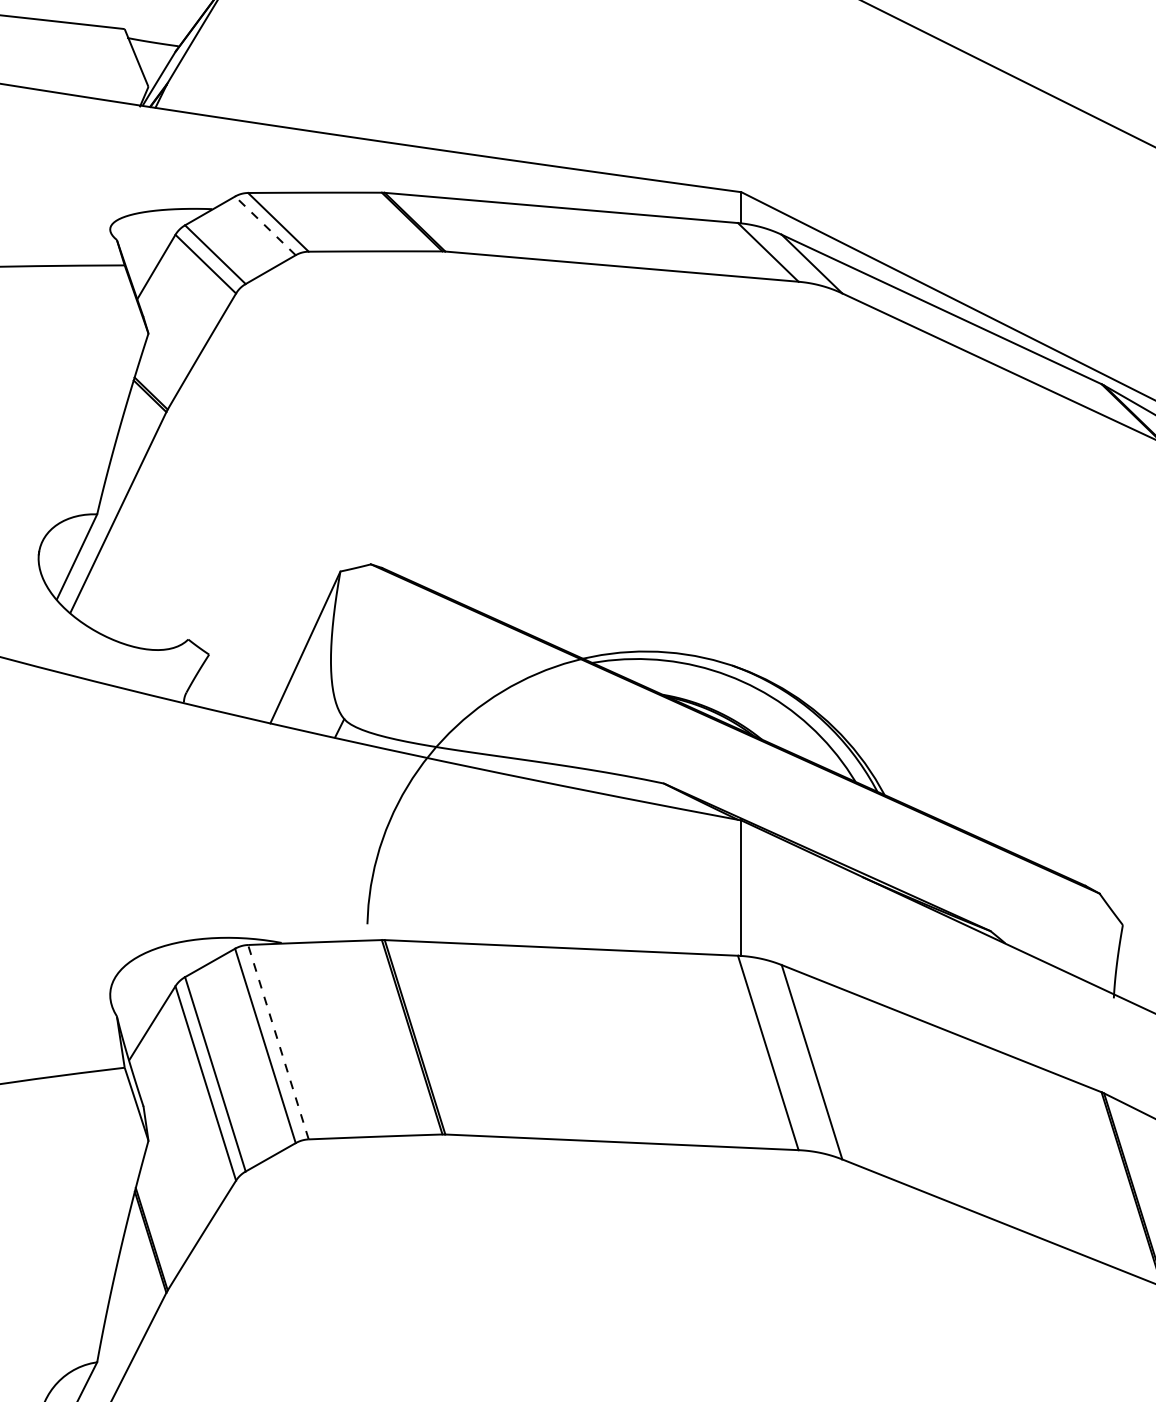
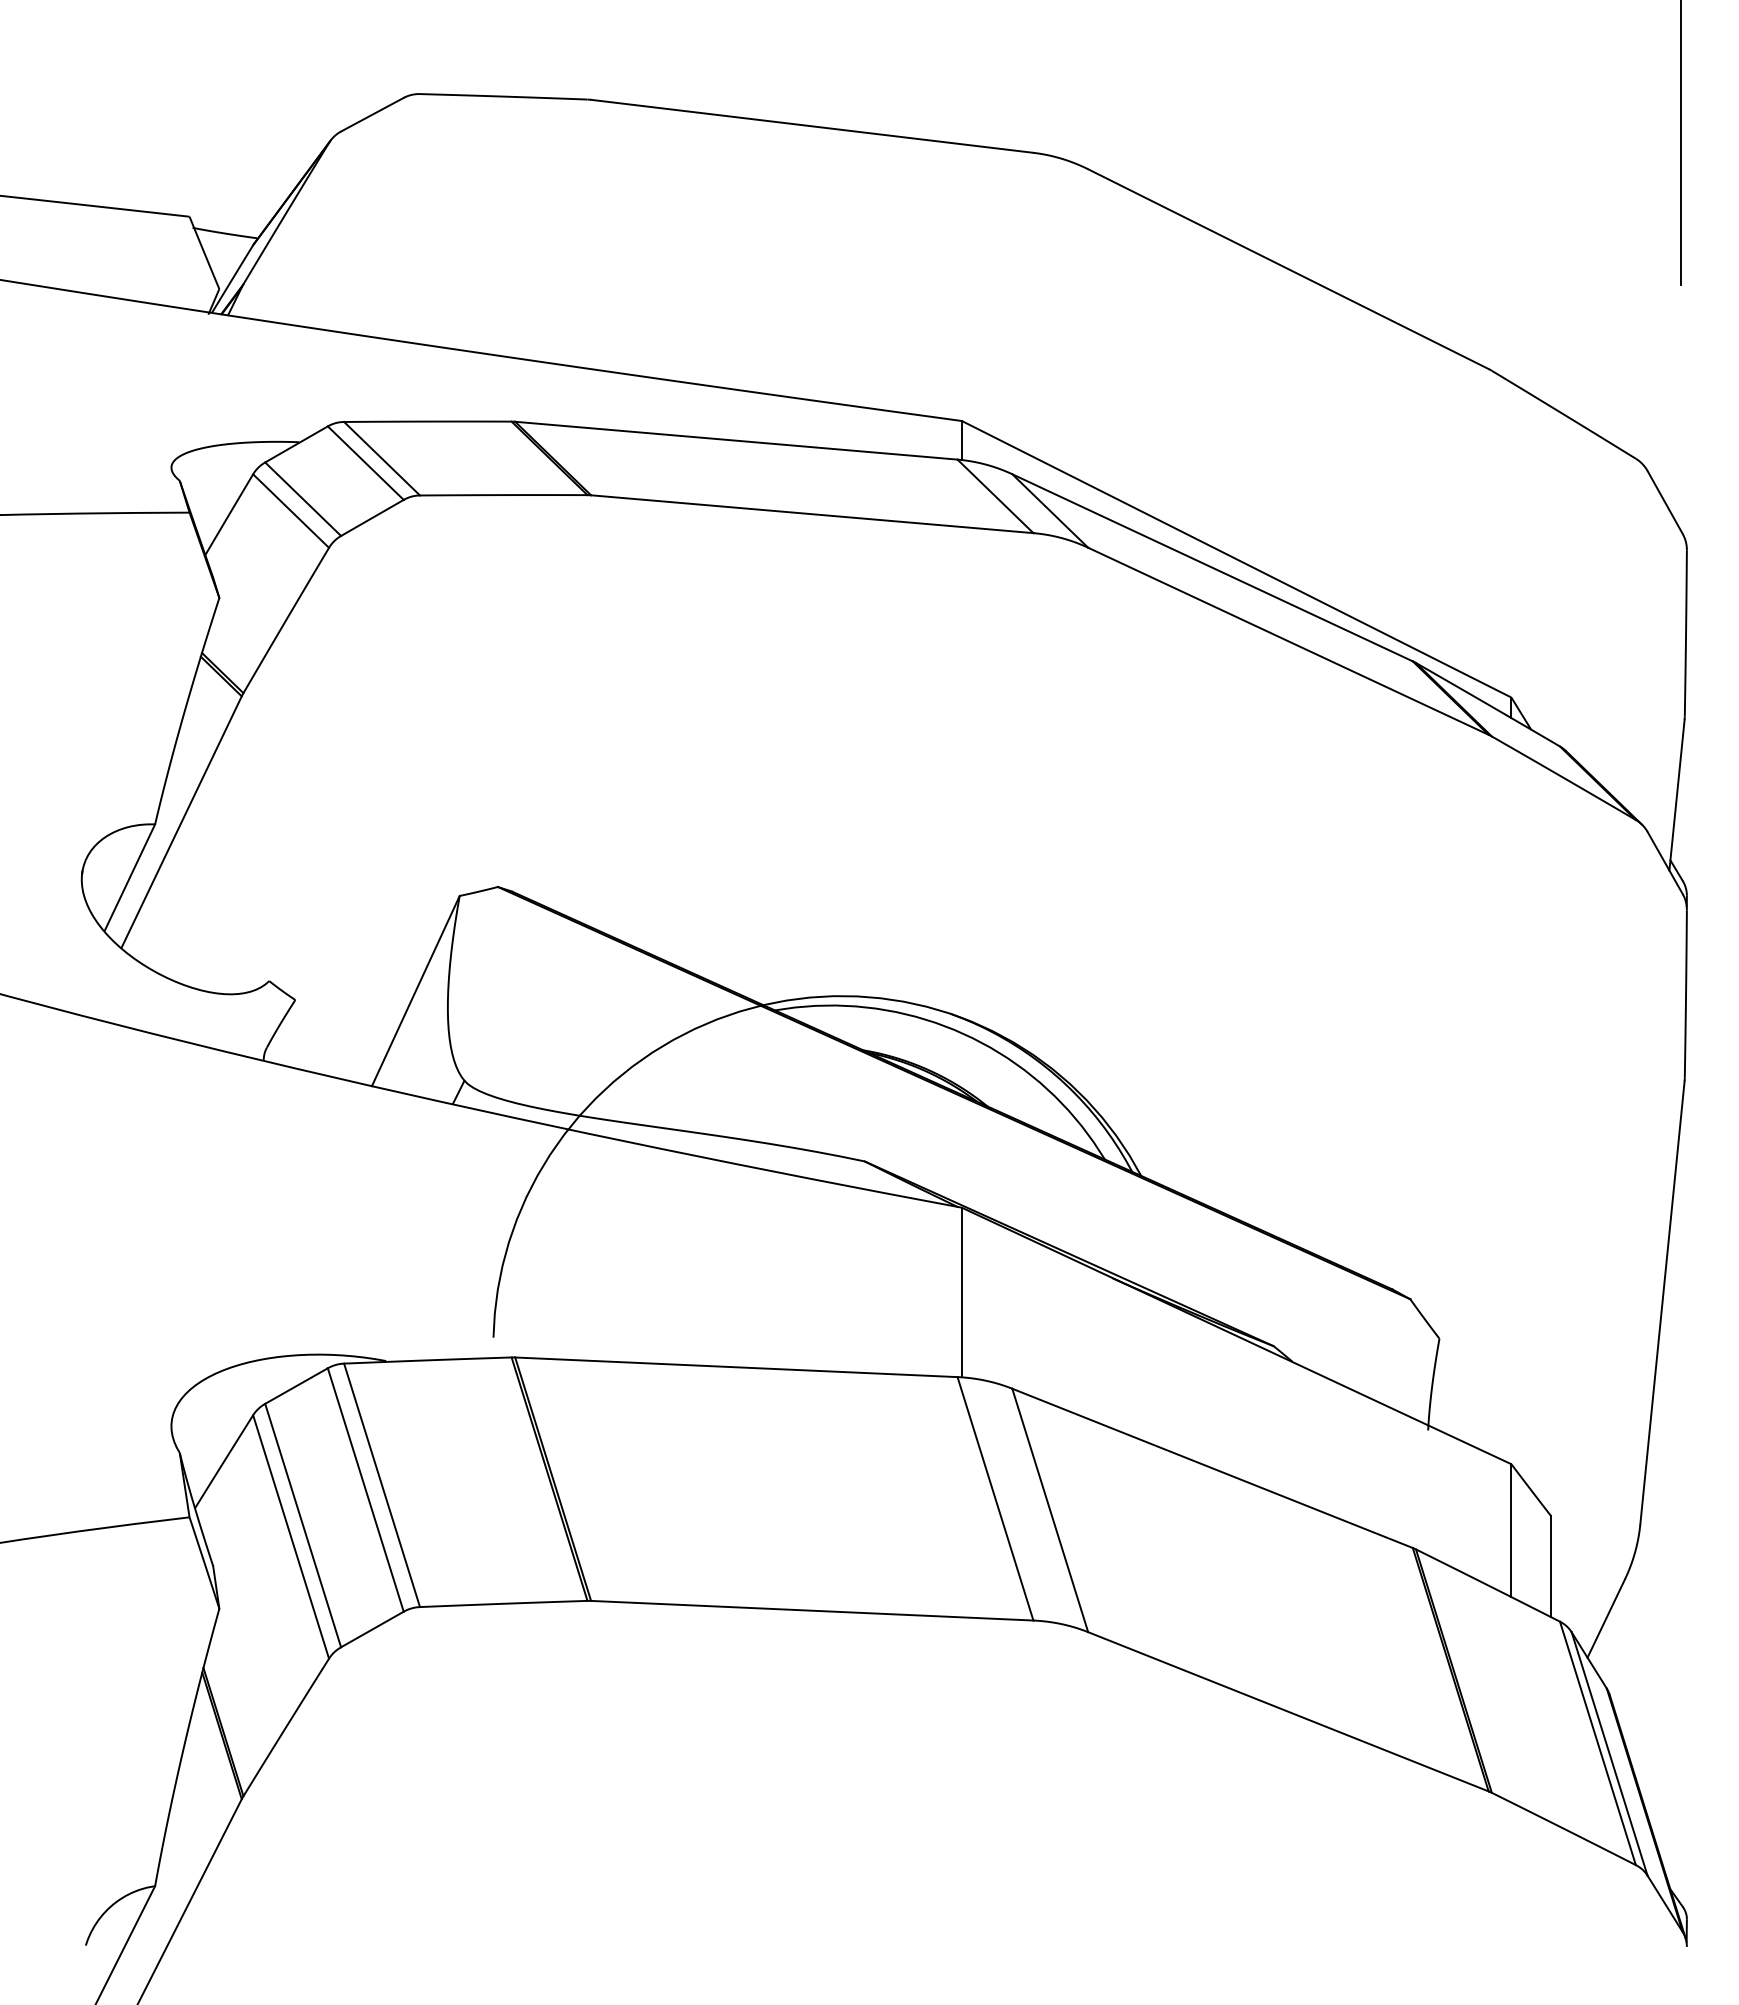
line: (265, 226) -> (365, 463), dashed -> solid
line: (277, 1041) -> (381, 1484), dashed -> solid

